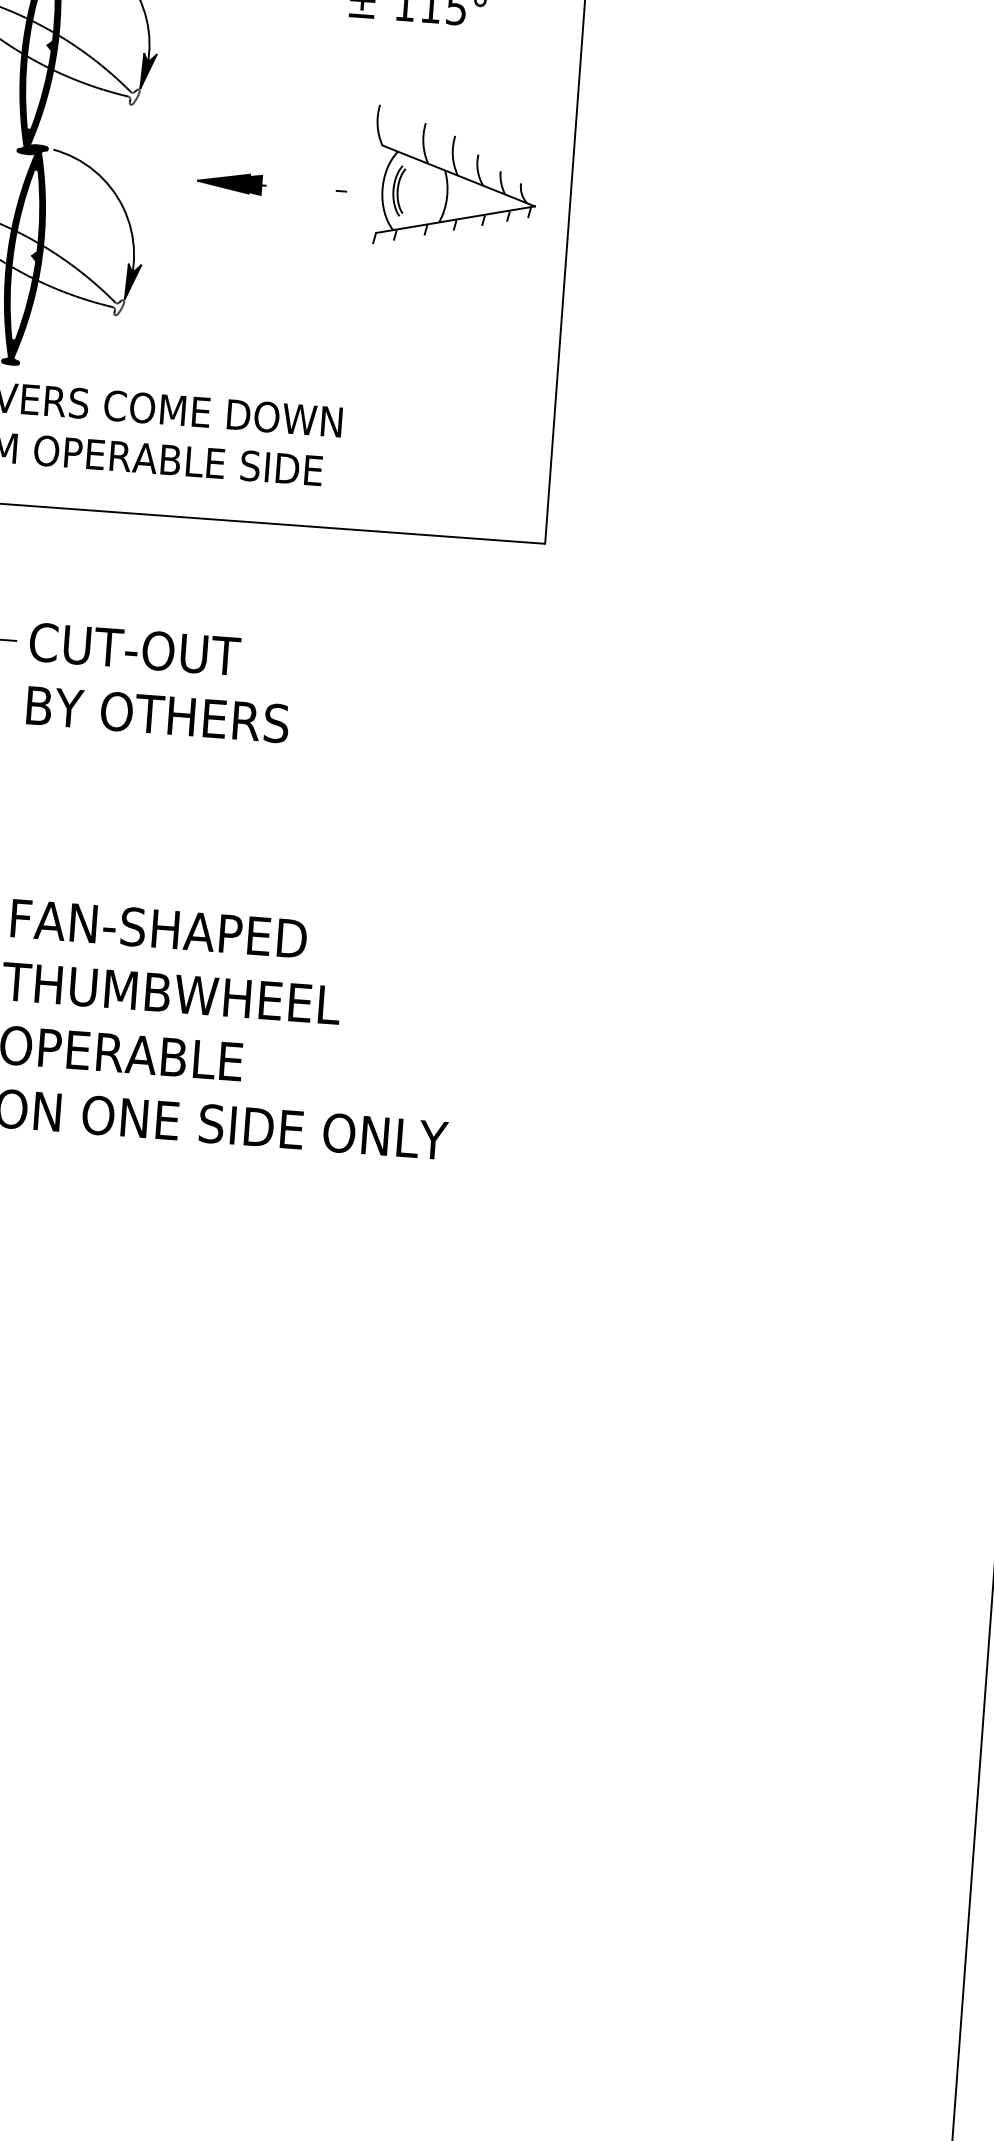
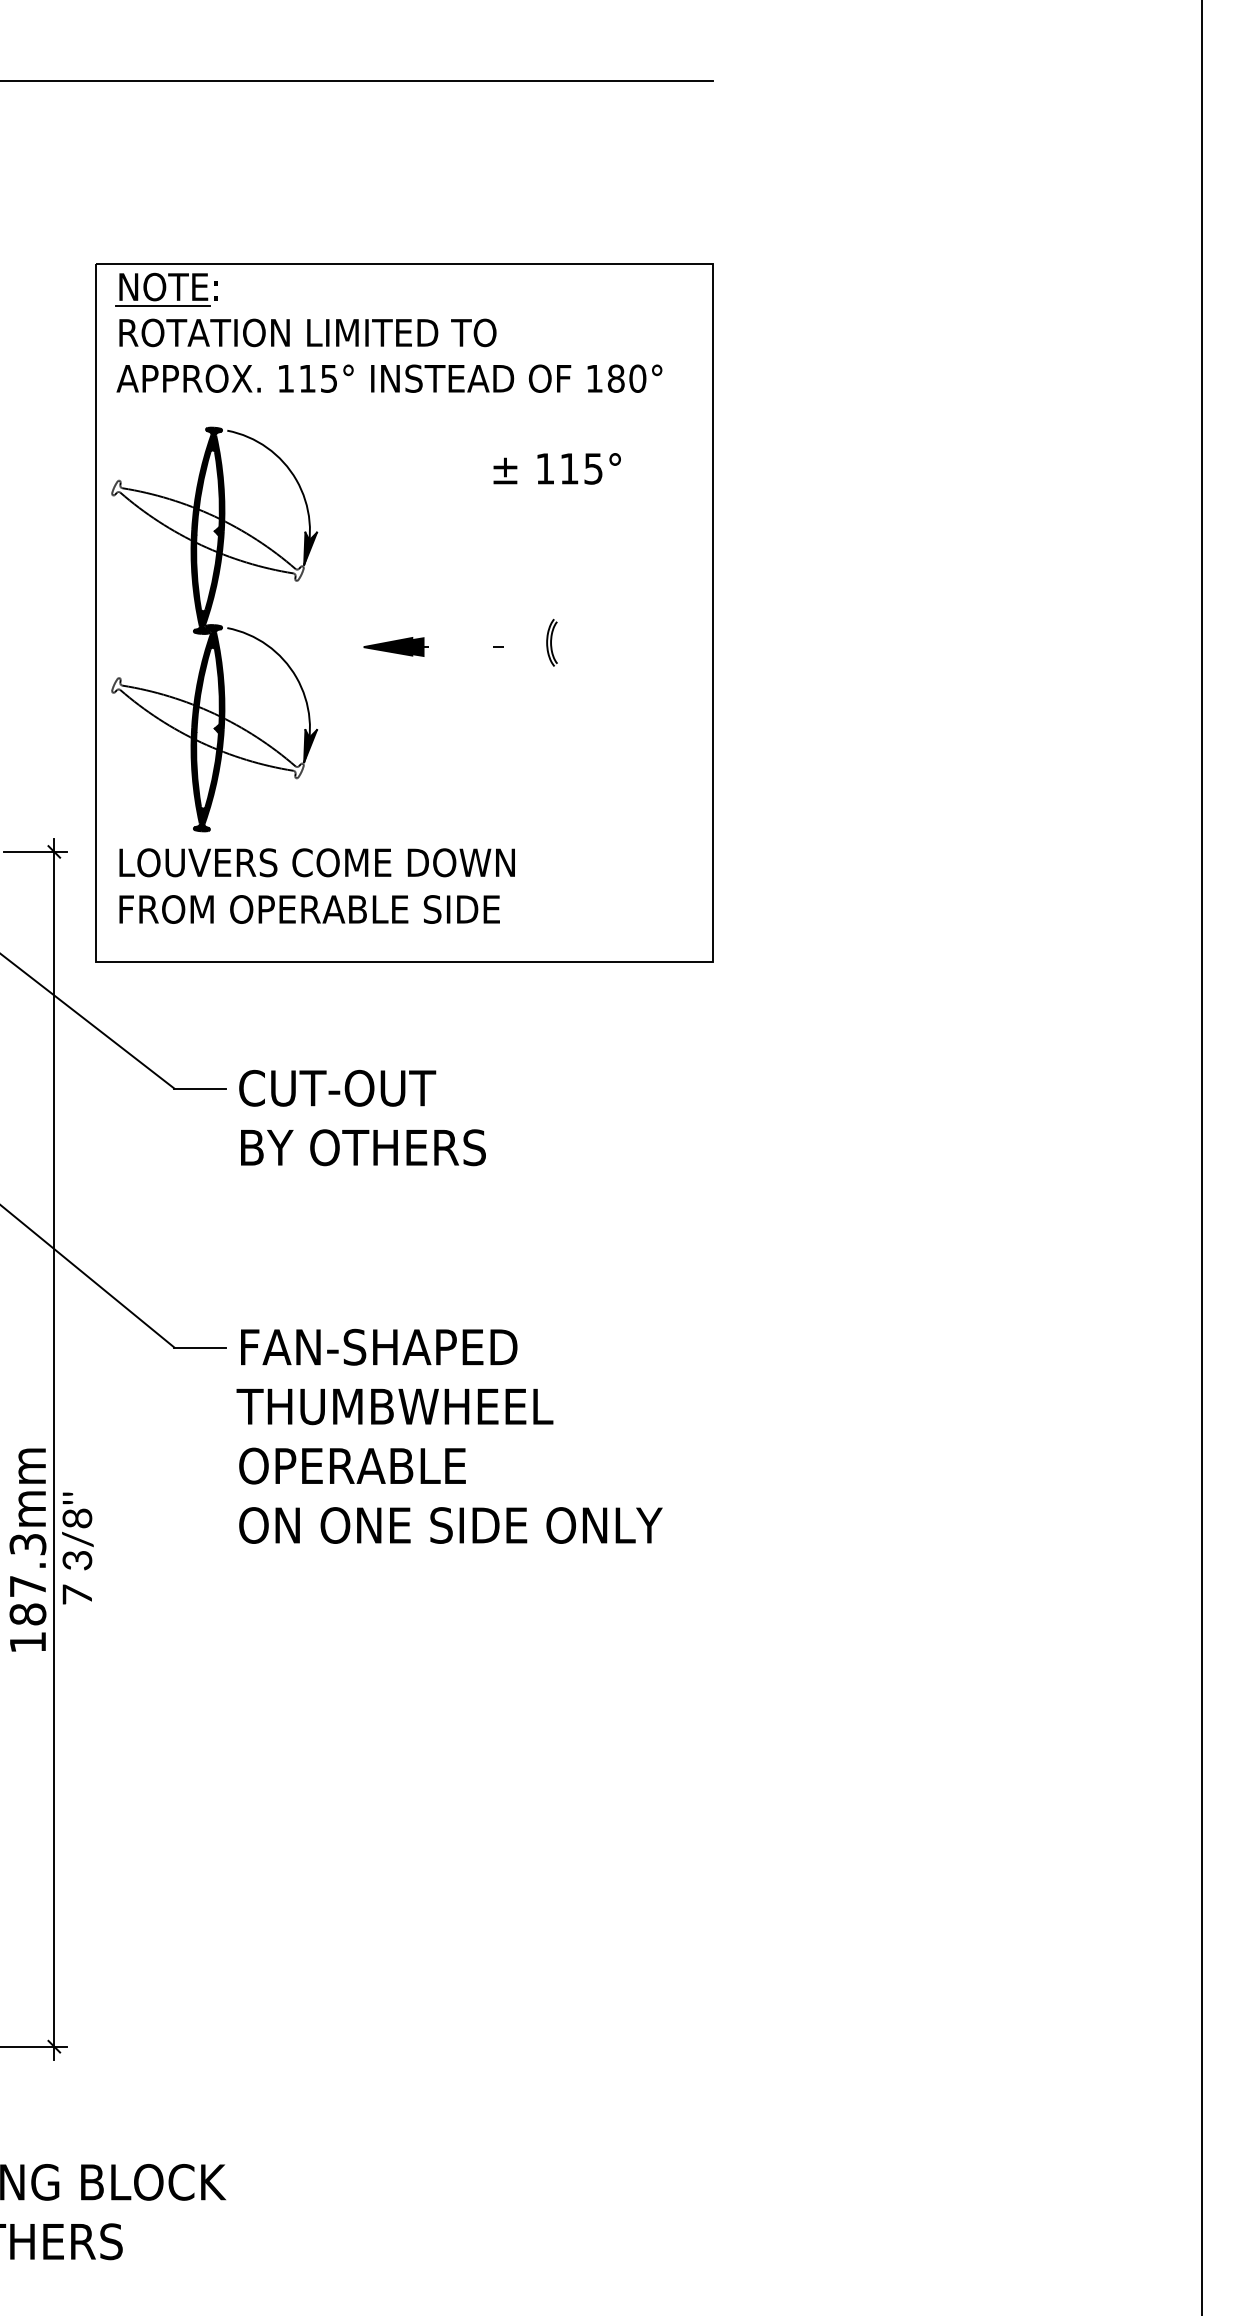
part: (454, 179) -> (603, 628), removed

